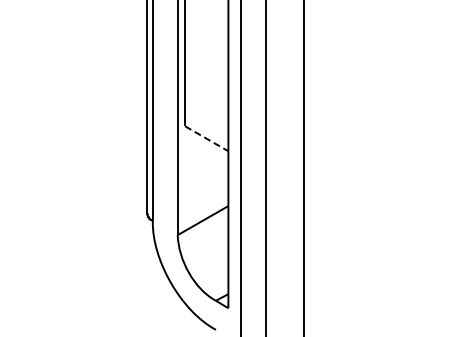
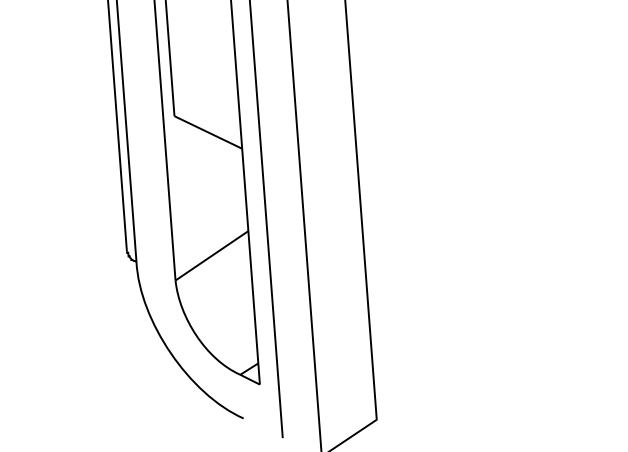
line: (206, 138) -> (207, 132), dashed -> solid

